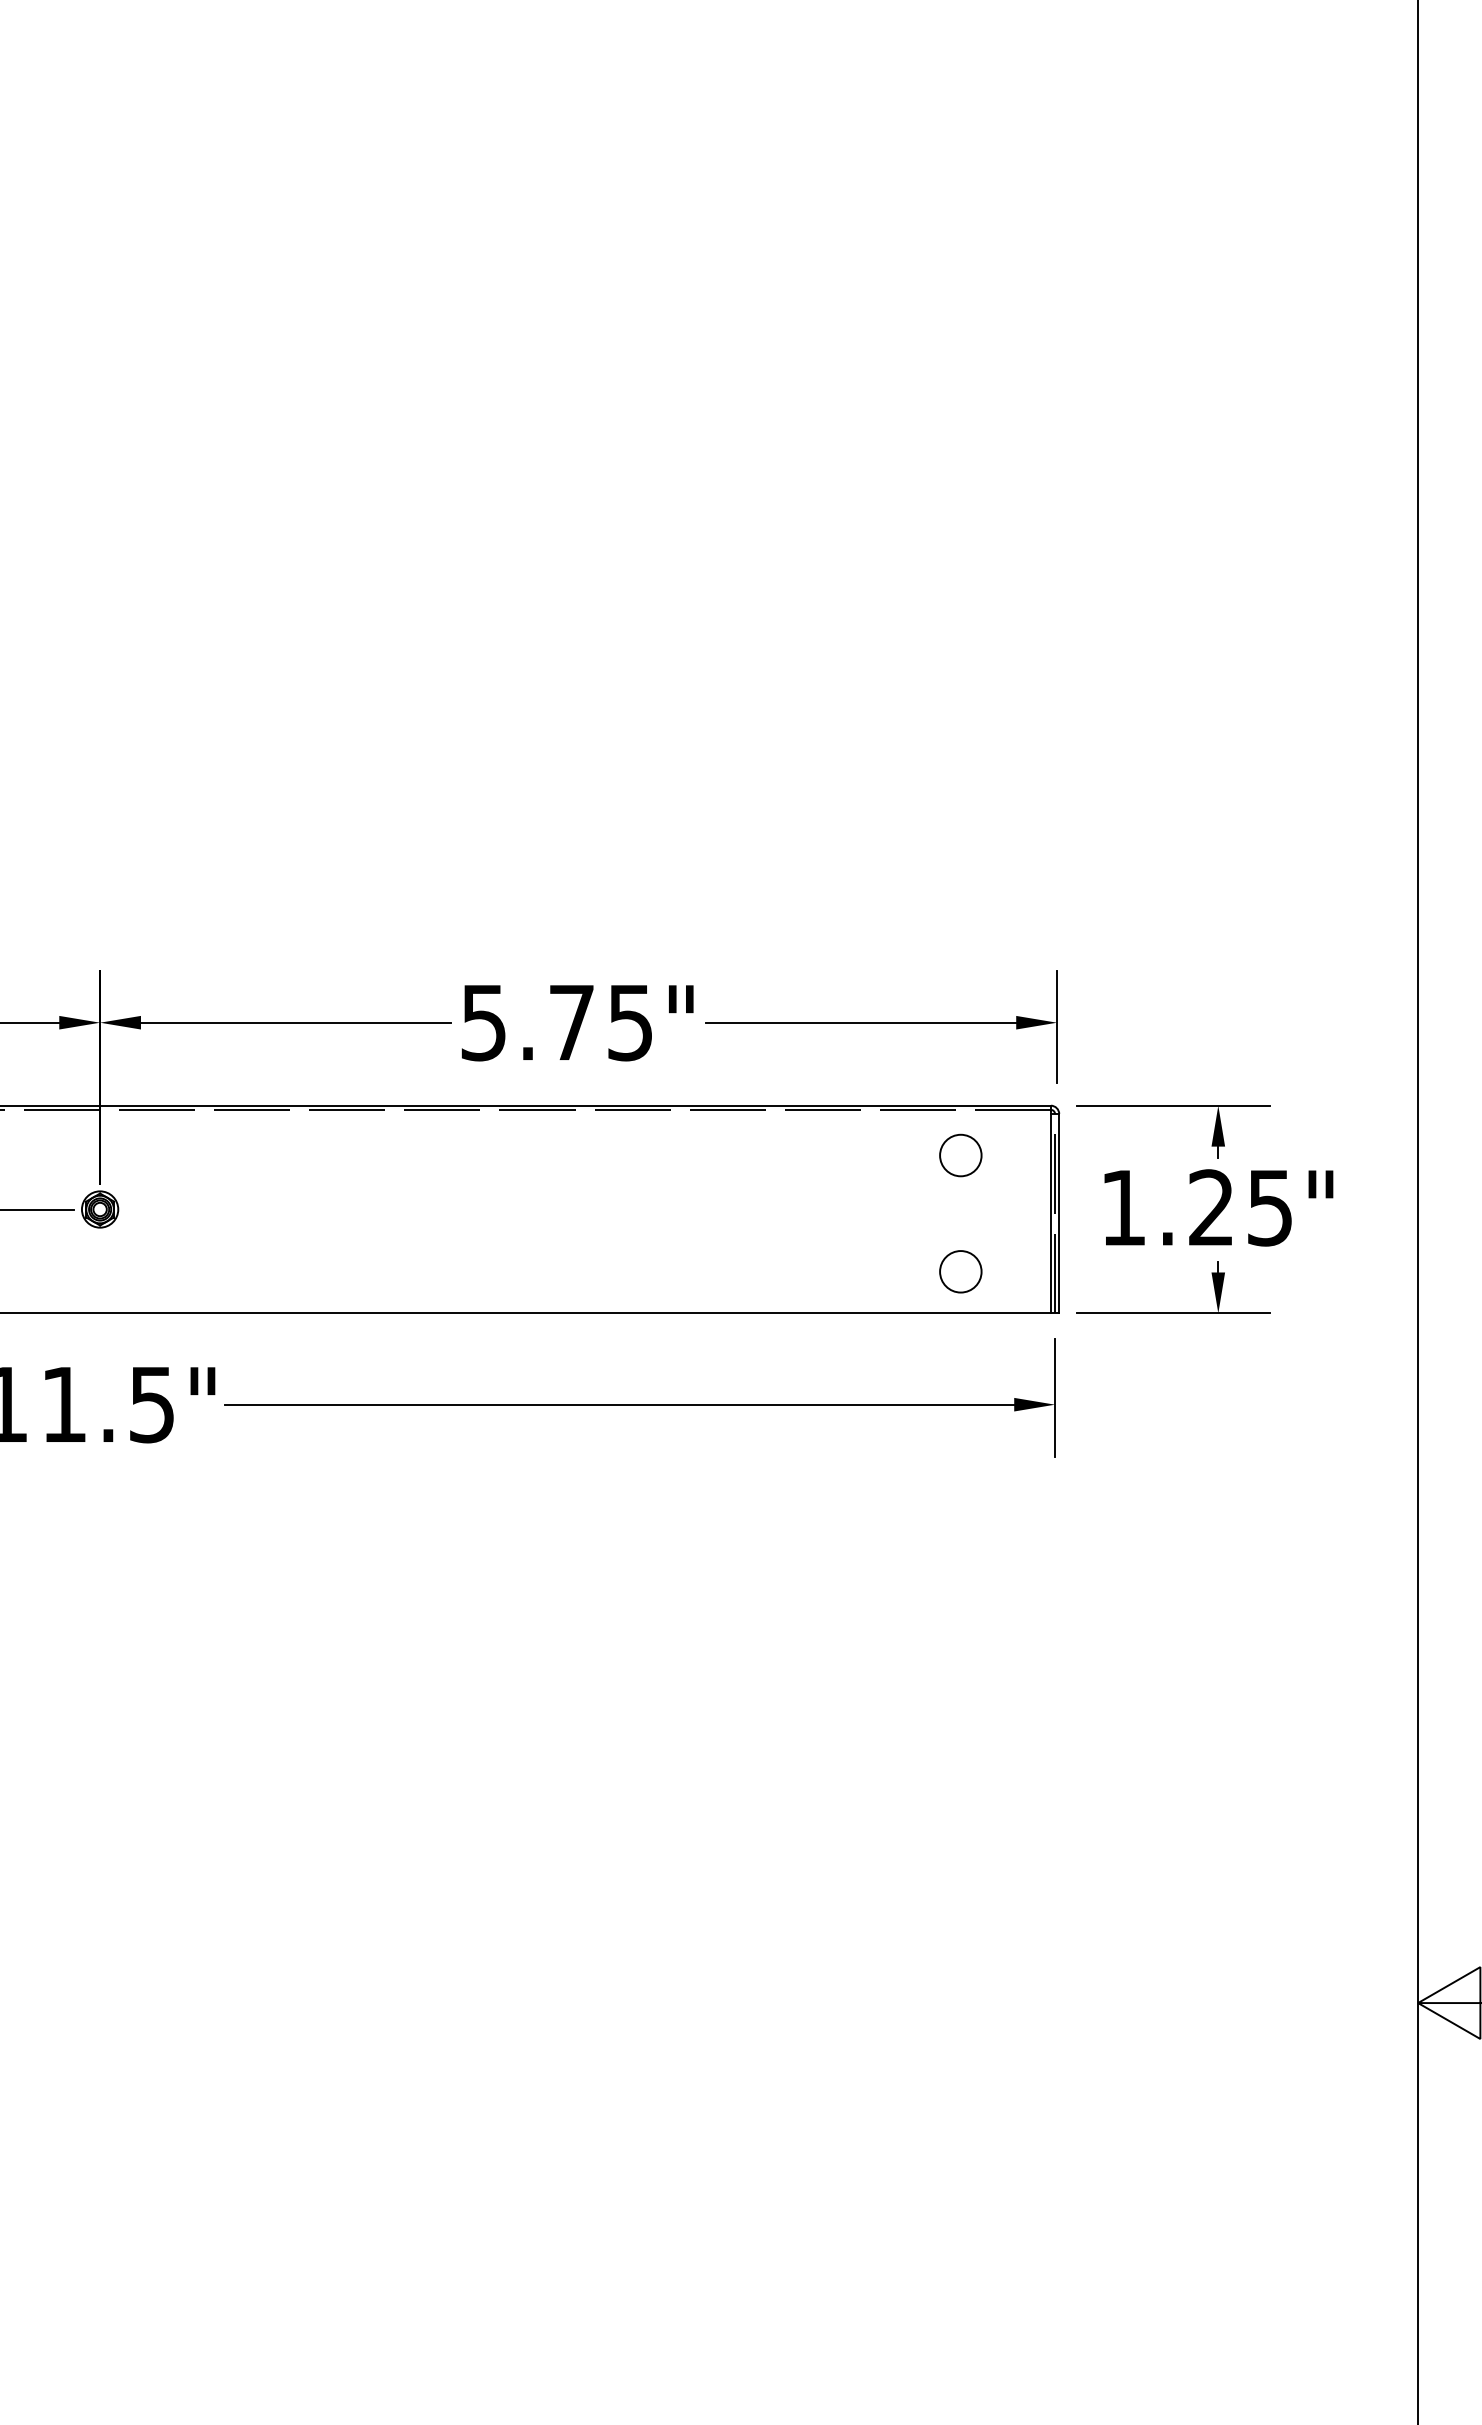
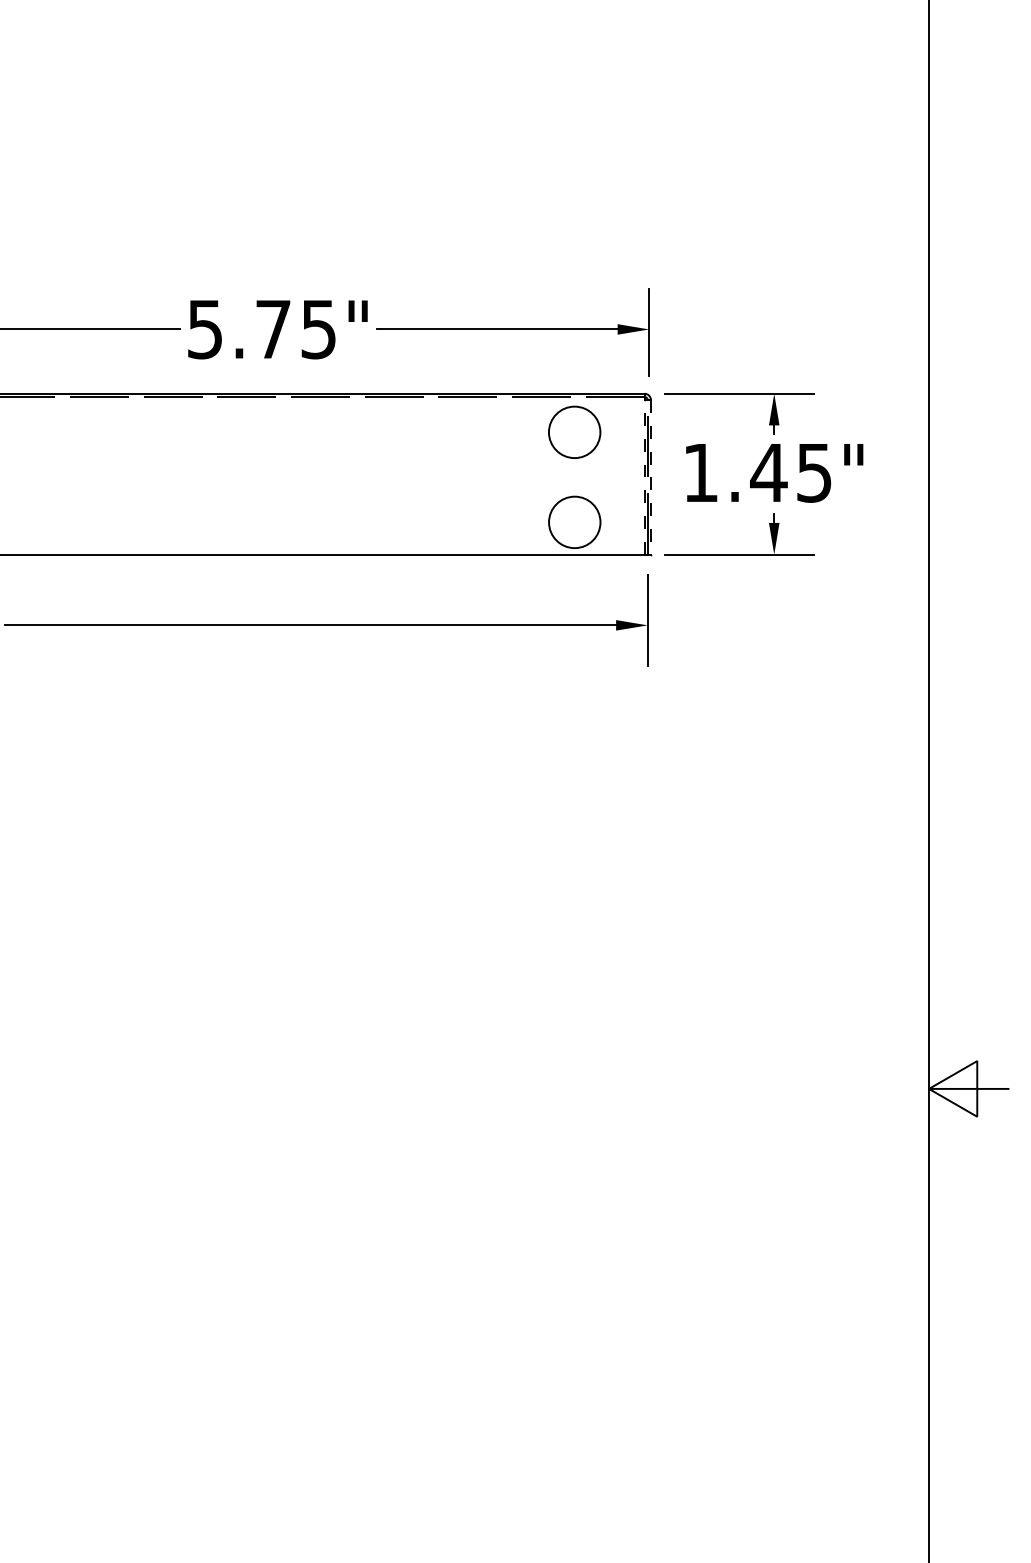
circle: (960, 1155) -> (574, 432), size x1.6
text: (1211, 1207) -> (768, 472), 1.25" -> 1.45"
line: (1050, 1213) -> (644, 477), solid -> dashed
line: (1059, 1213) -> (651, 477), solid -> dashed
circle: (960, 1271) -> (574, 522), size x1.6

